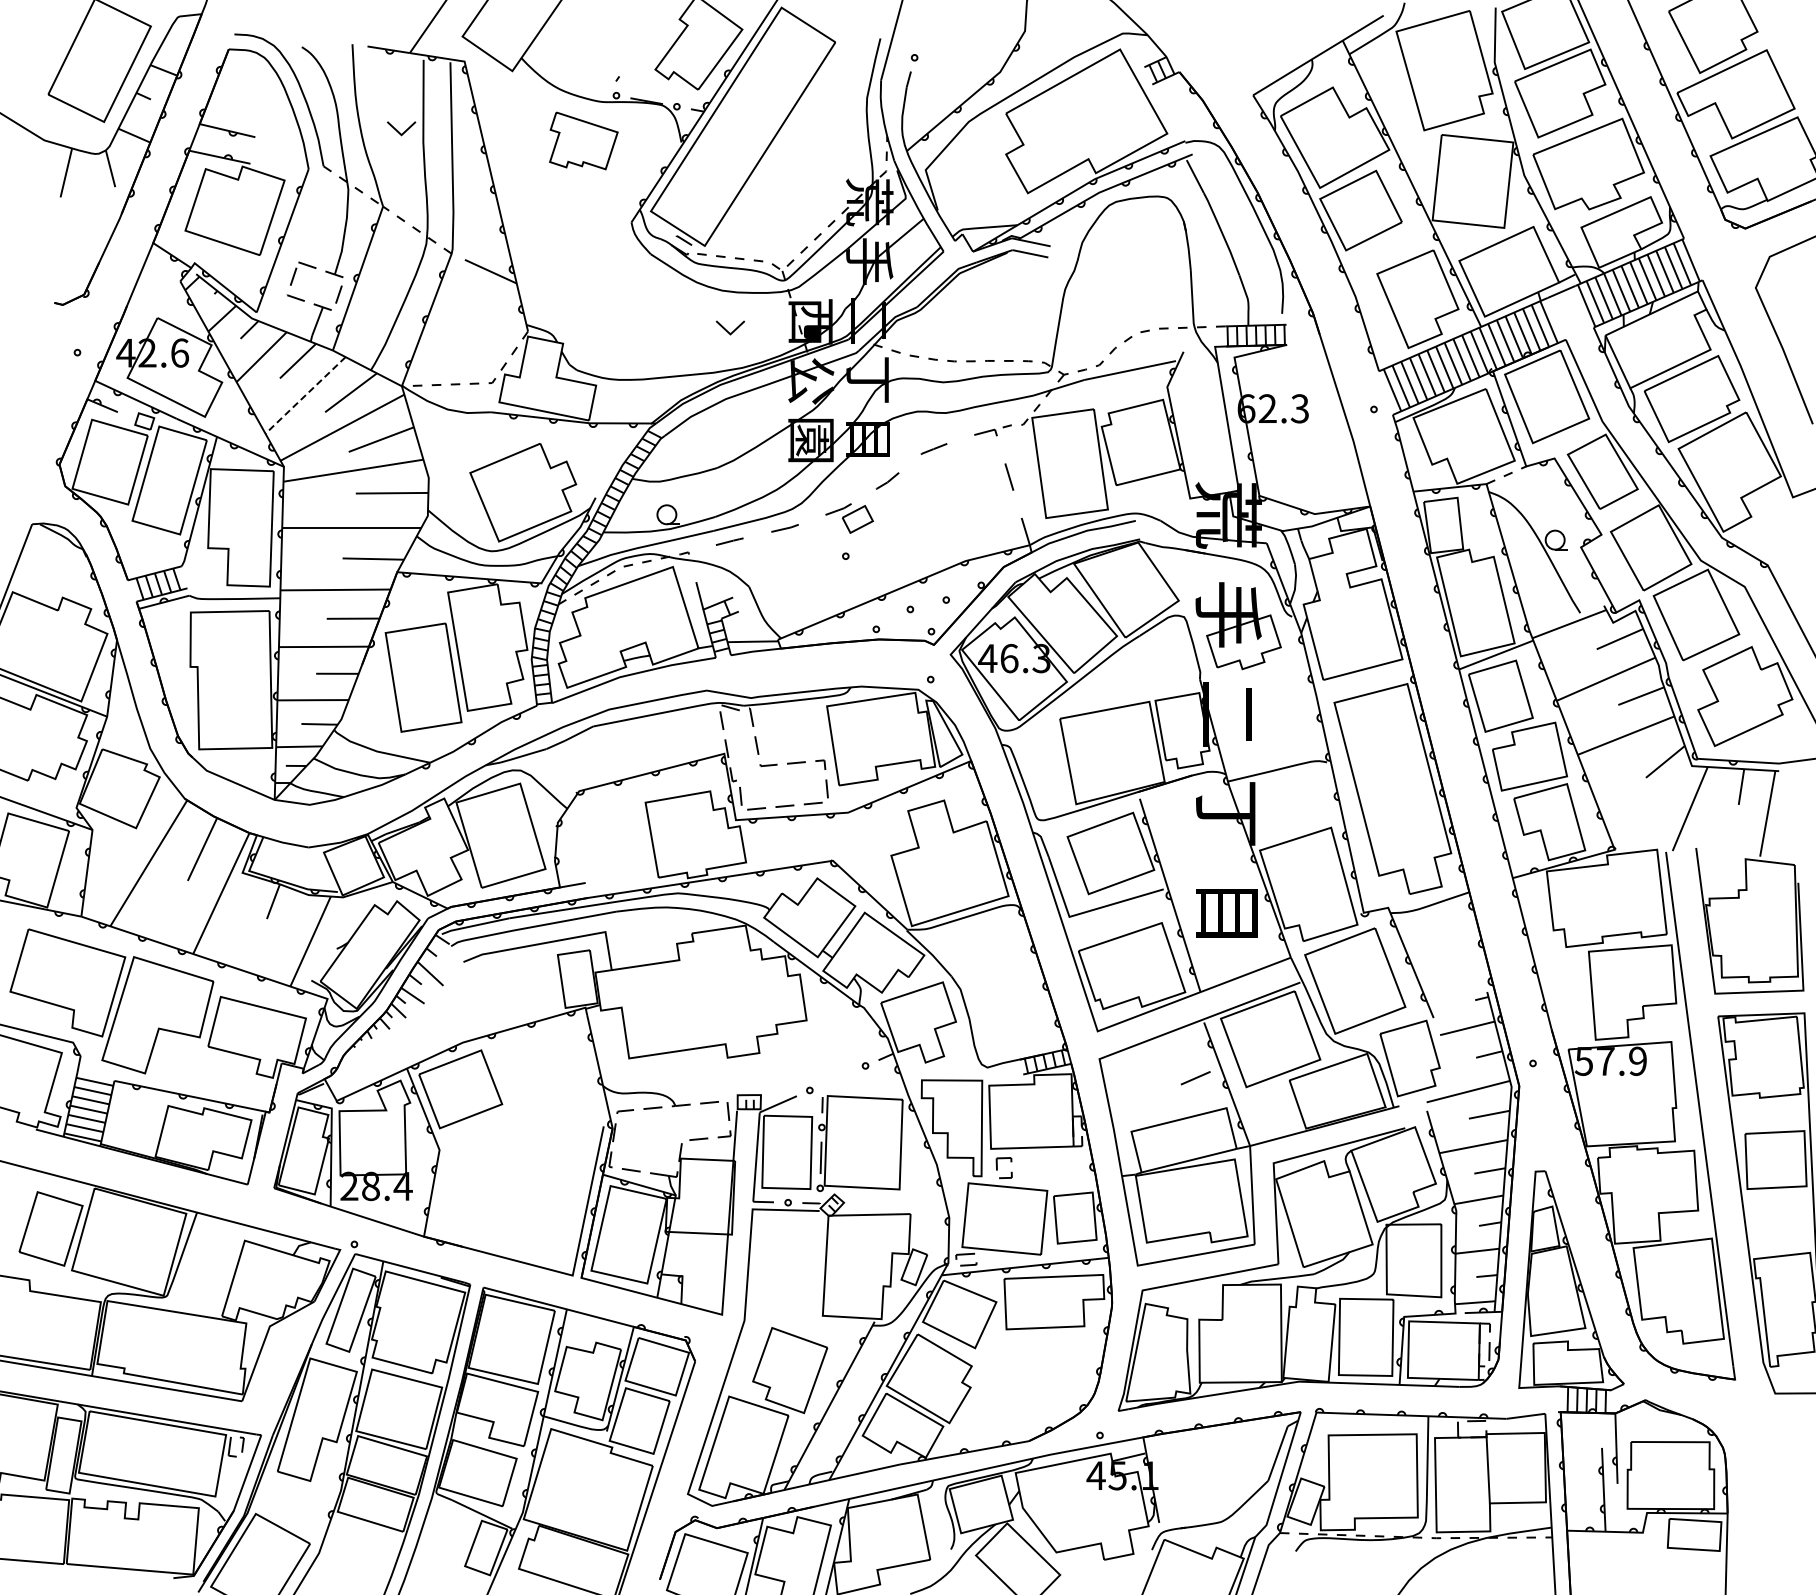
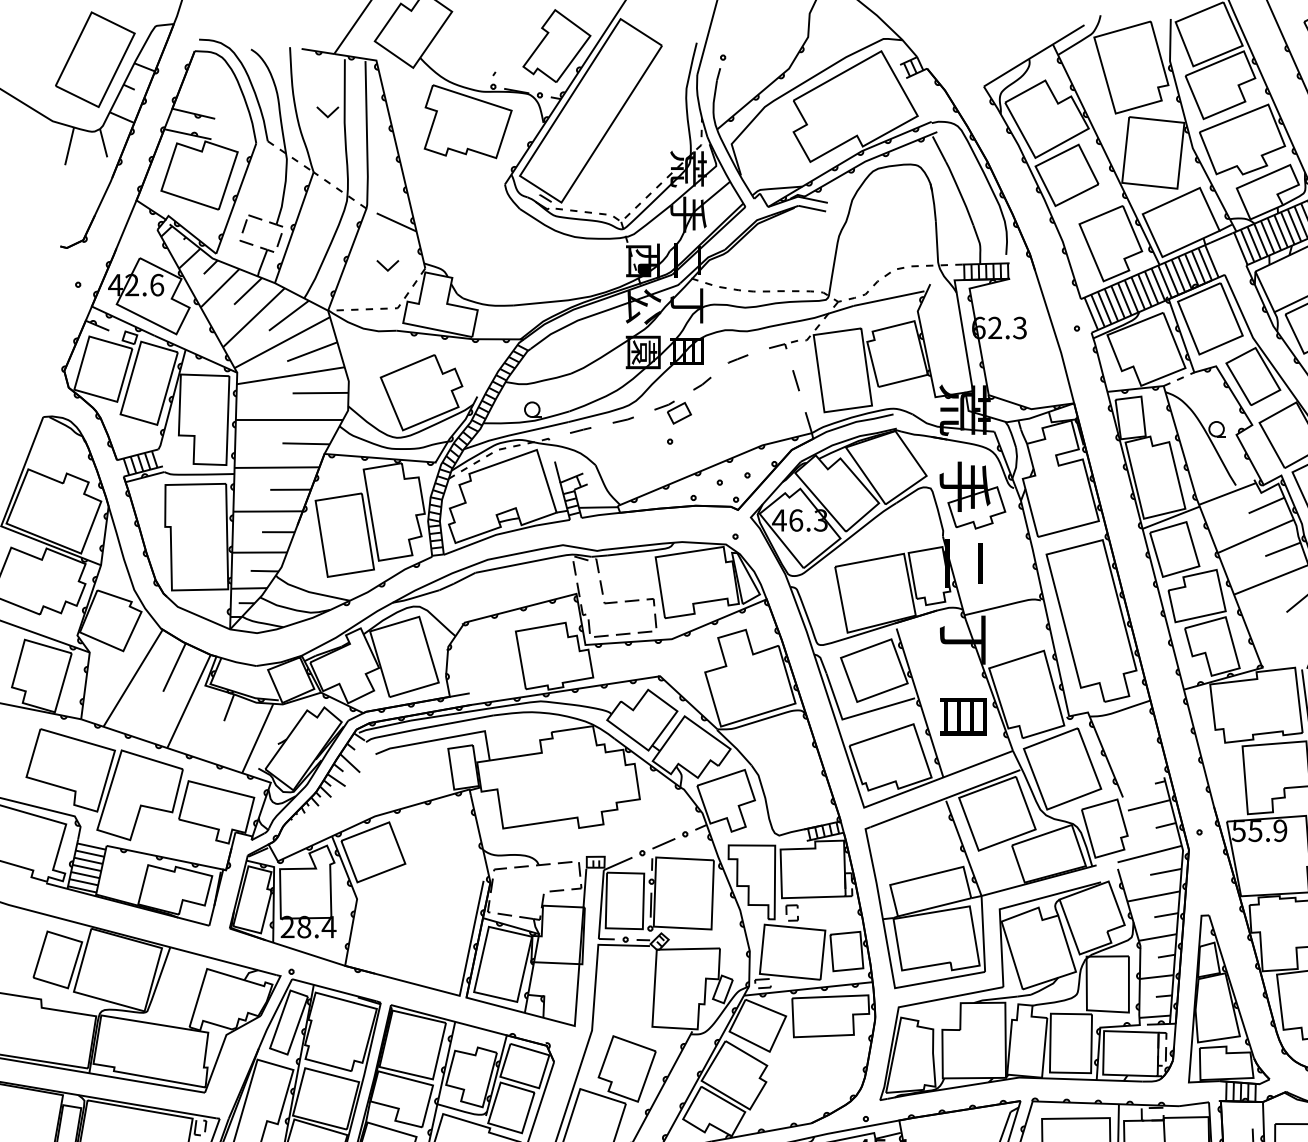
part: (583, 140) -> (468, 121), size x1.67
part: (730, 327) -> (387, 265), moved
line: (304, 396) -> (253, 318), dashed -> solid
text: (1605, 1061) -> (1255, 830), 57.9 -> 55.9
line: (1195, 1078) -> (663, 843), moved

